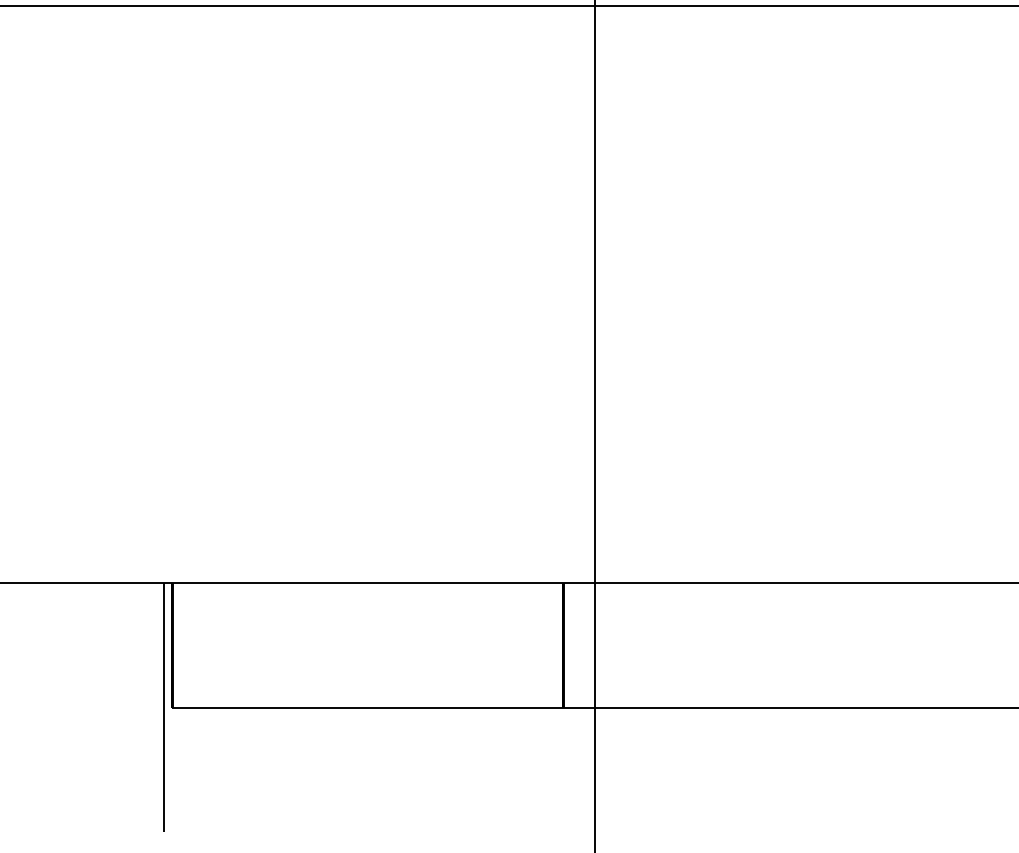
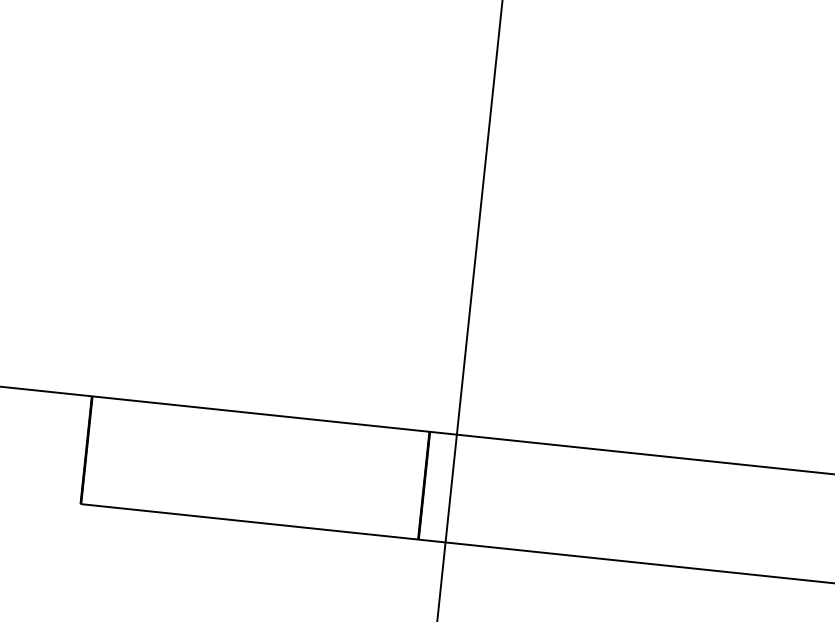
line: (163, 707) -> (73, 503), removed

